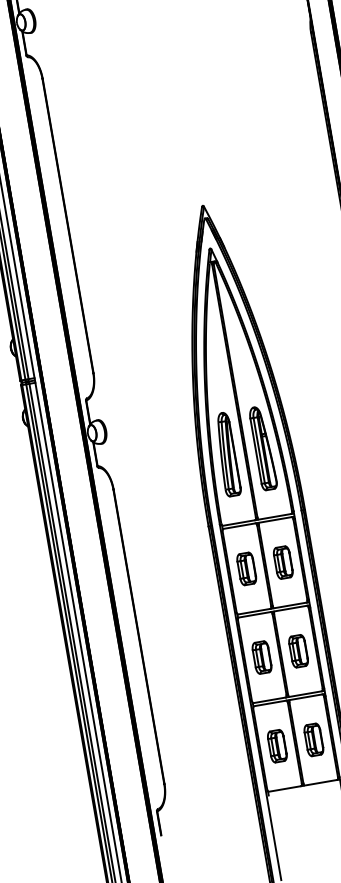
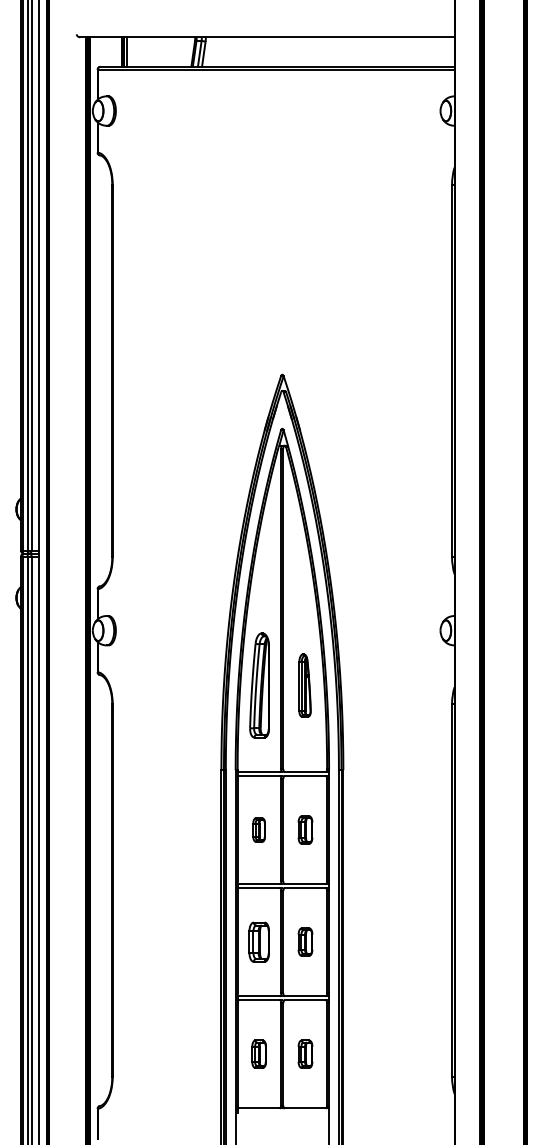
part: (262, 448) -> (304, 685), size x0.6
part: (283, 562) -> (305, 829), size x0.7
part: (246, 568) -> (258, 829), size x0.6
part: (298, 650) -> (305, 941), size x0.7
part: (313, 739) -> (305, 1053), size x0.7
part: (276, 745) -> (258, 1053), size x0.7

